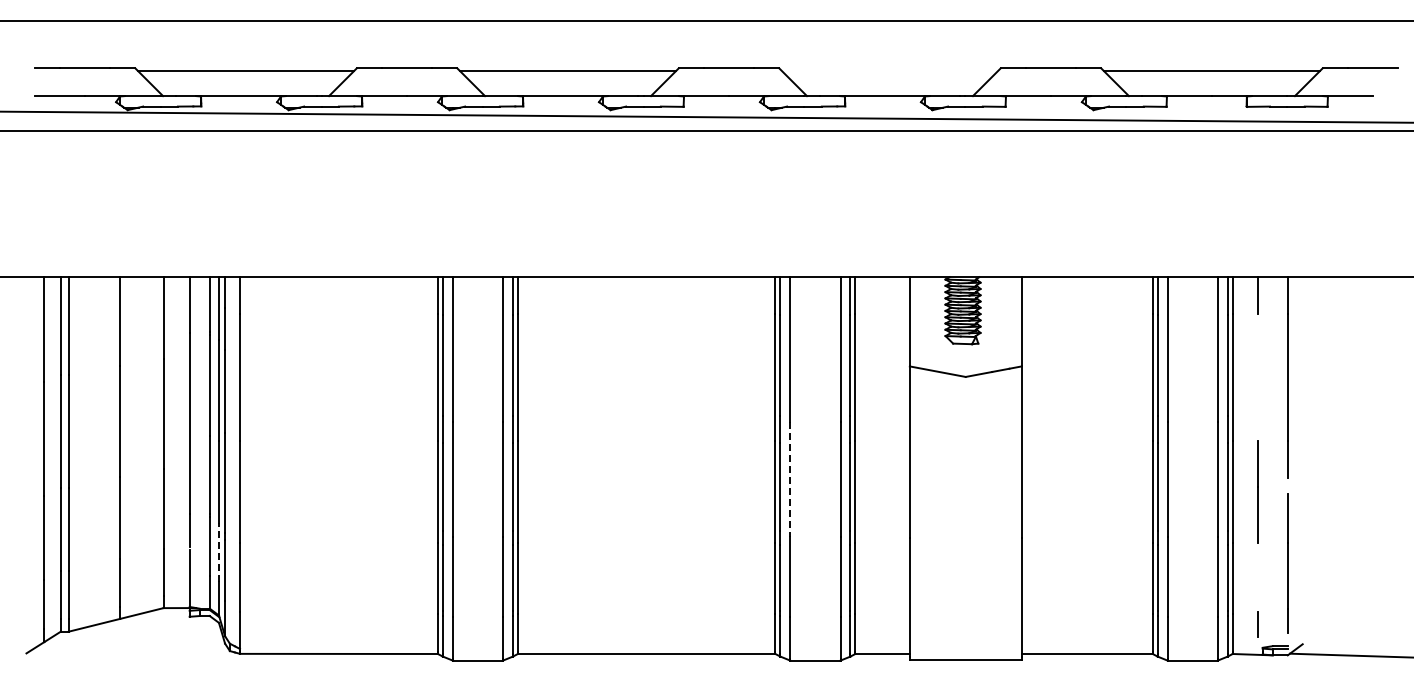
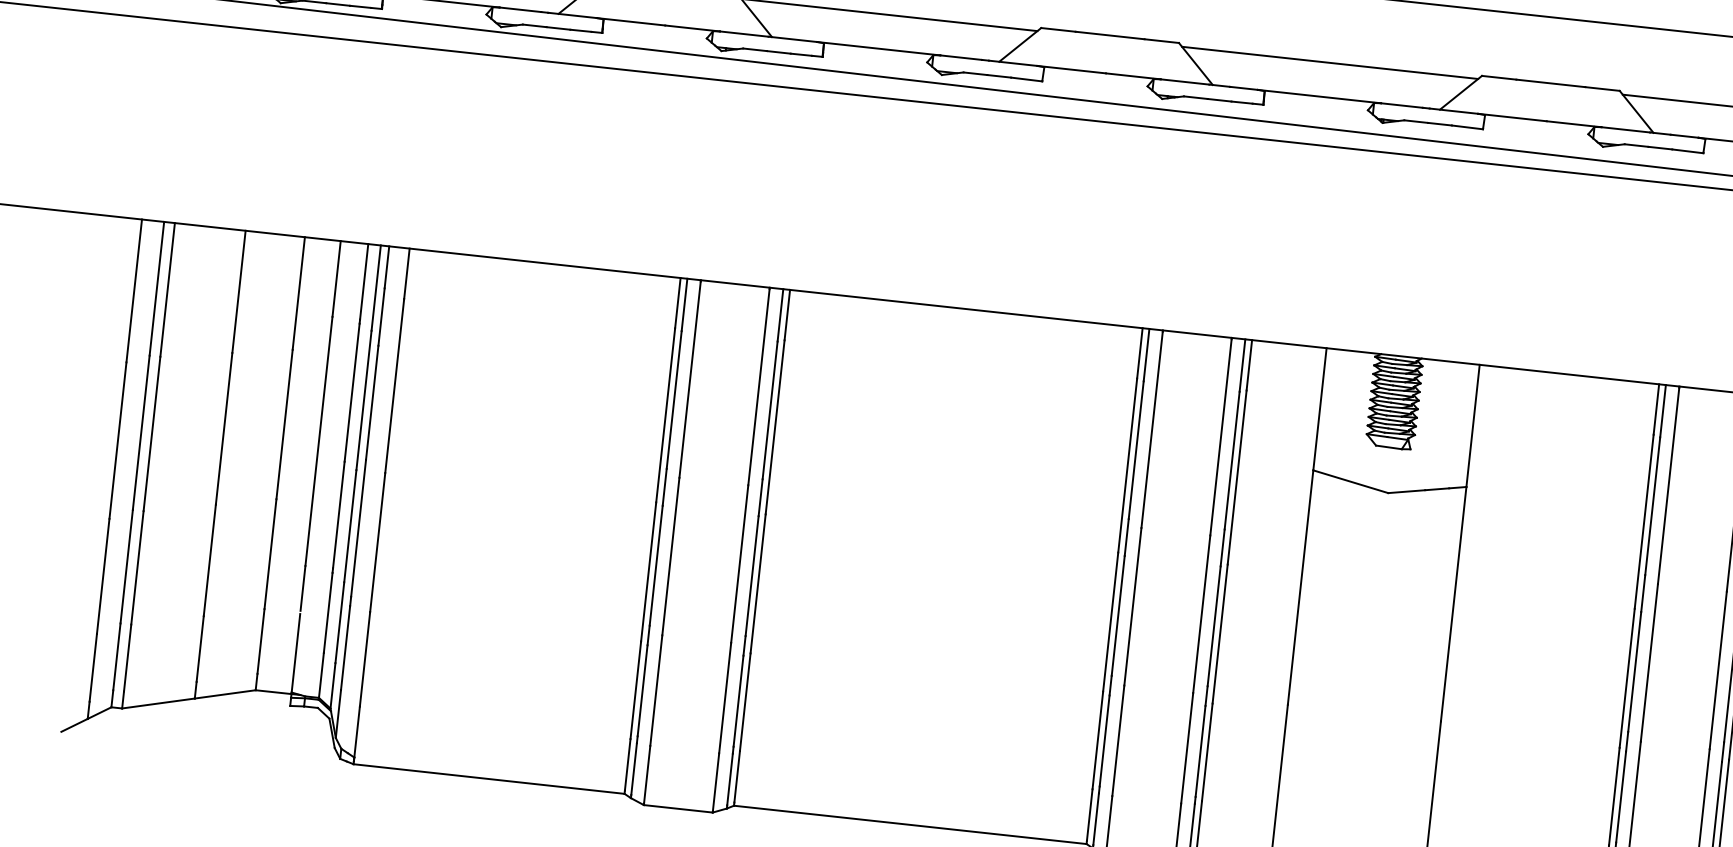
line: (889, 70) -> (1329, 62), added
line: (790, 479) -> (1133, 607), dashed -> solid
line: (218, 552) -> (339, 622), dashed -> solid

